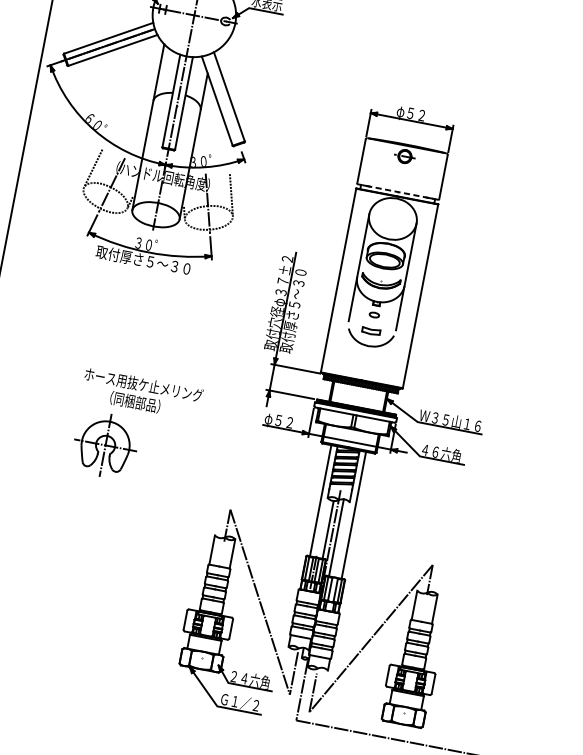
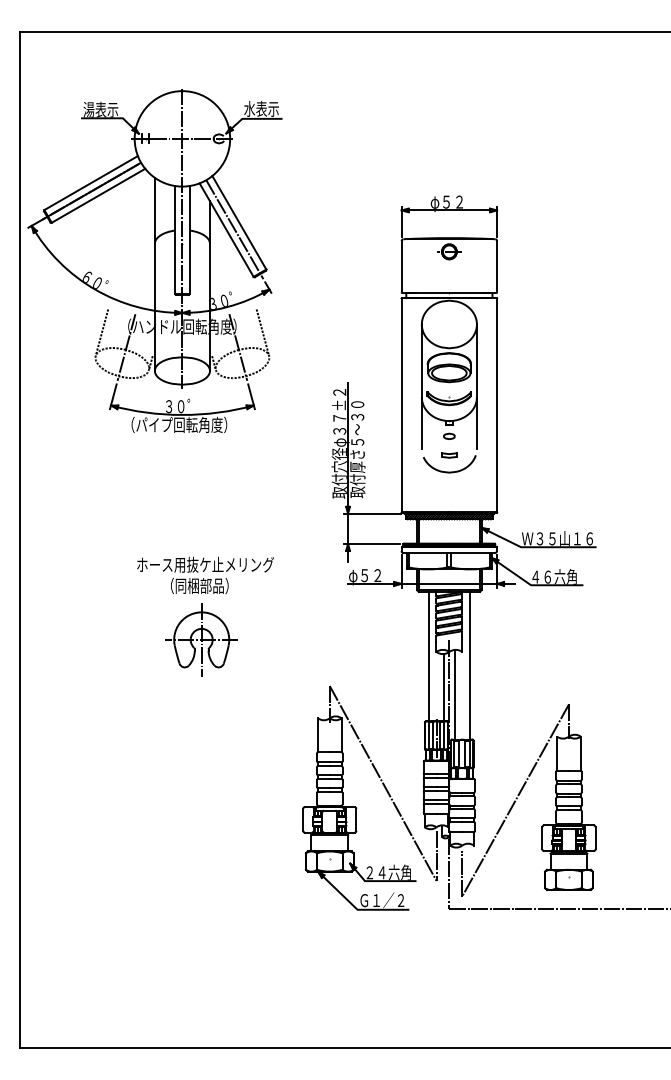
line: (224, 101) -> (234, 229), added
line: (398, 192) -> (449, 293), dashed -> solid
text: (142, 259) -> (177, 424), 取付厚さ５～３０ -> （パイプ回転角度）
part: (371, 331) -> (449, 455), size x0.71
part: (105, 445) -> (201, 639), moved

